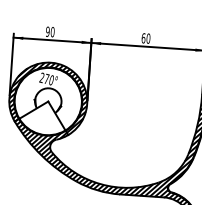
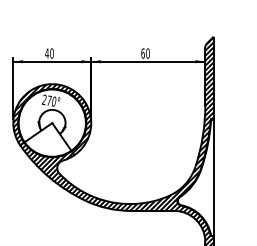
text: (48, 31) -> (47, 53), 90 -> 40

